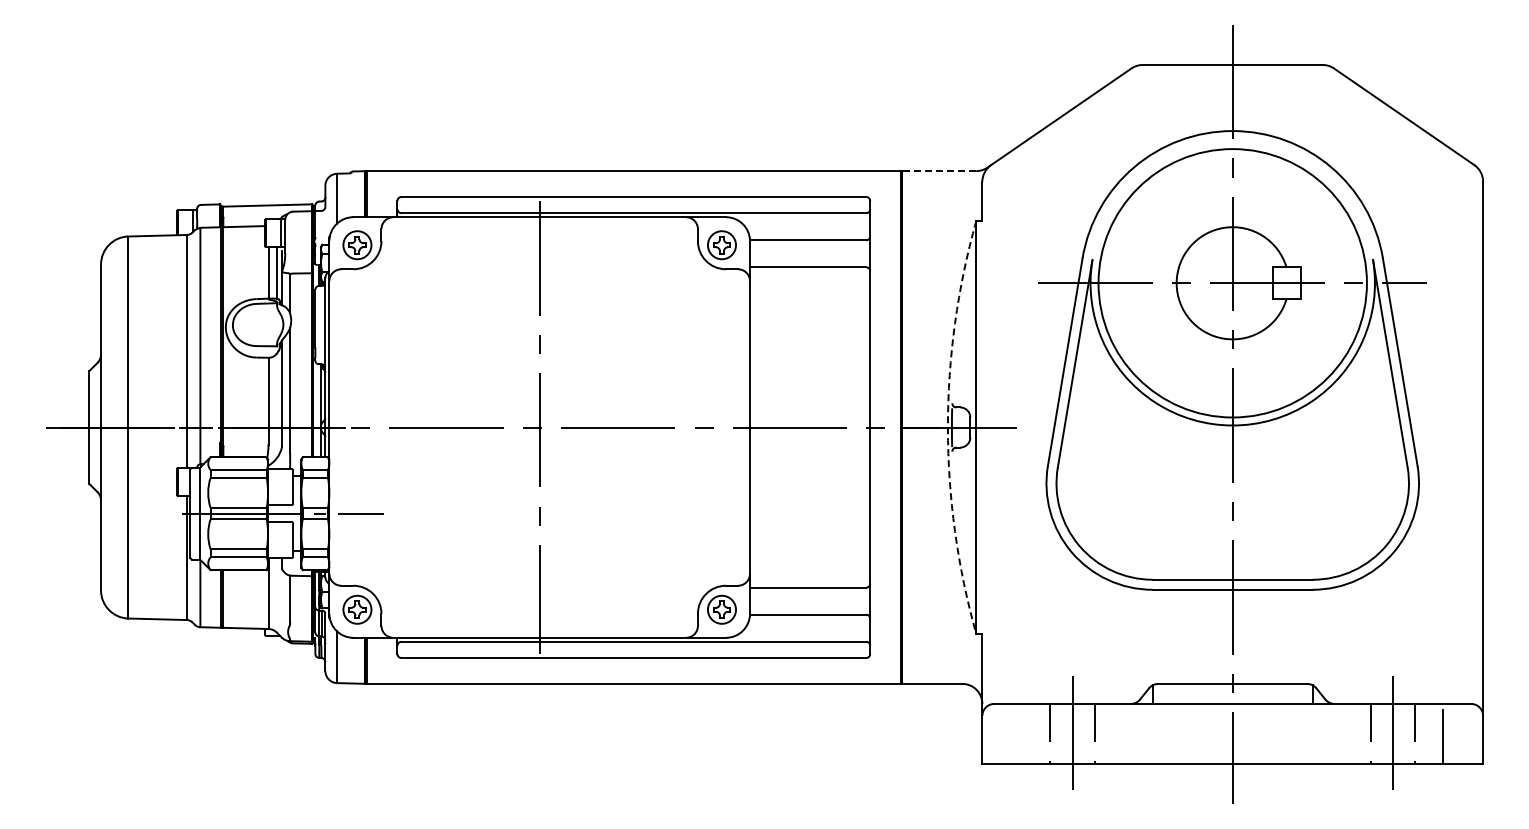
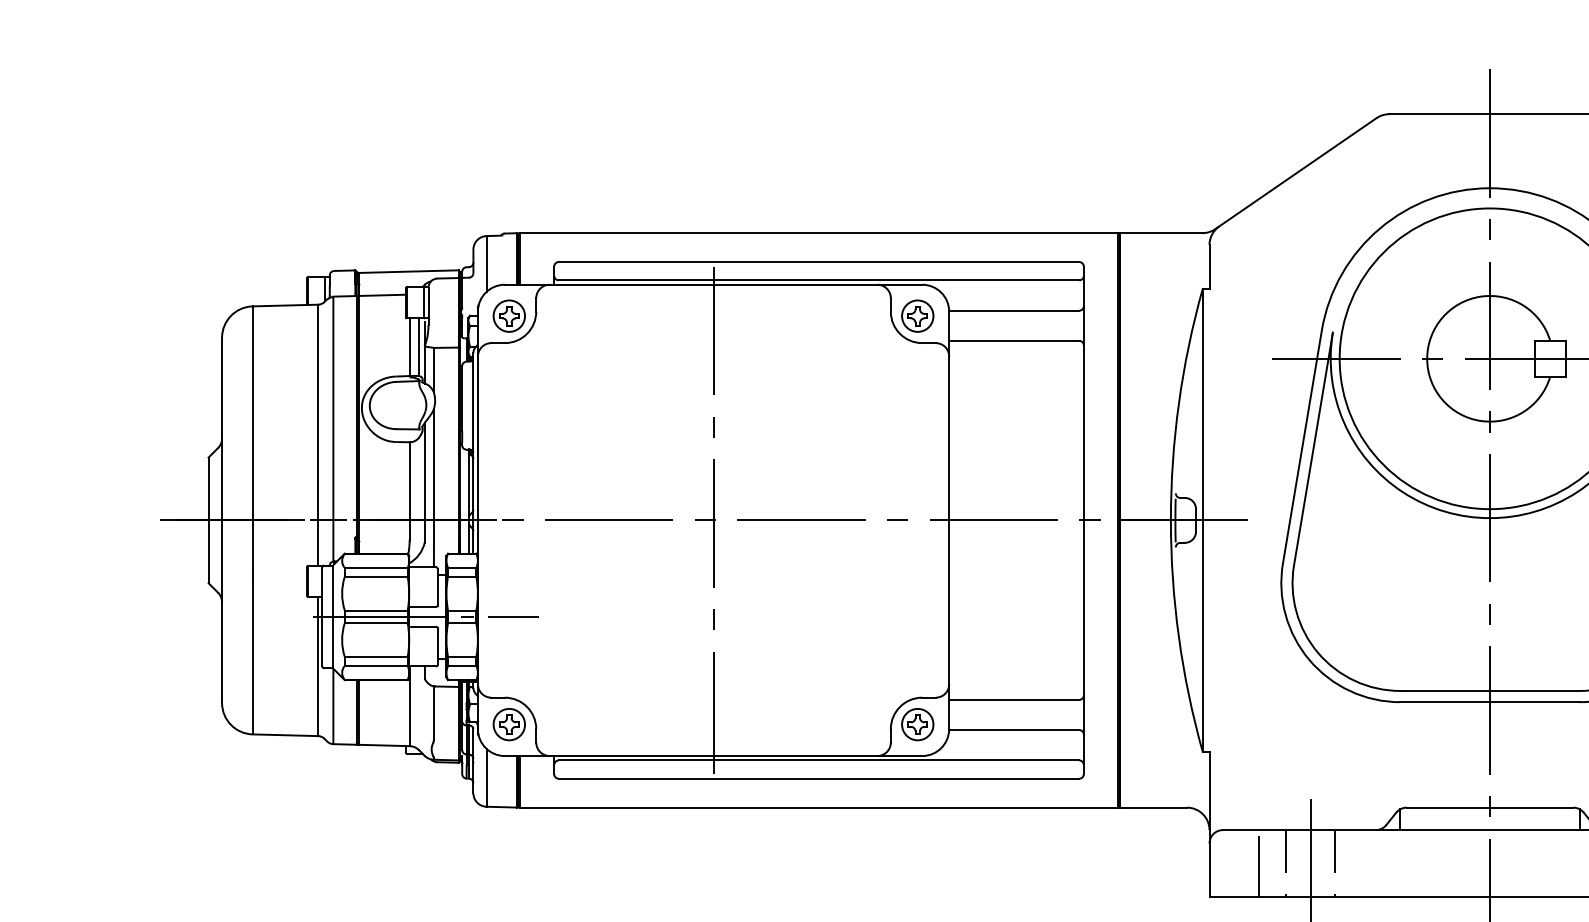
line: (939, 171) -> (1161, 233), dashed -> solid
arc: (947, 427) -> (1170, 520), dashed -> solid
line: (1026, 737) -> (1258, 867), added

